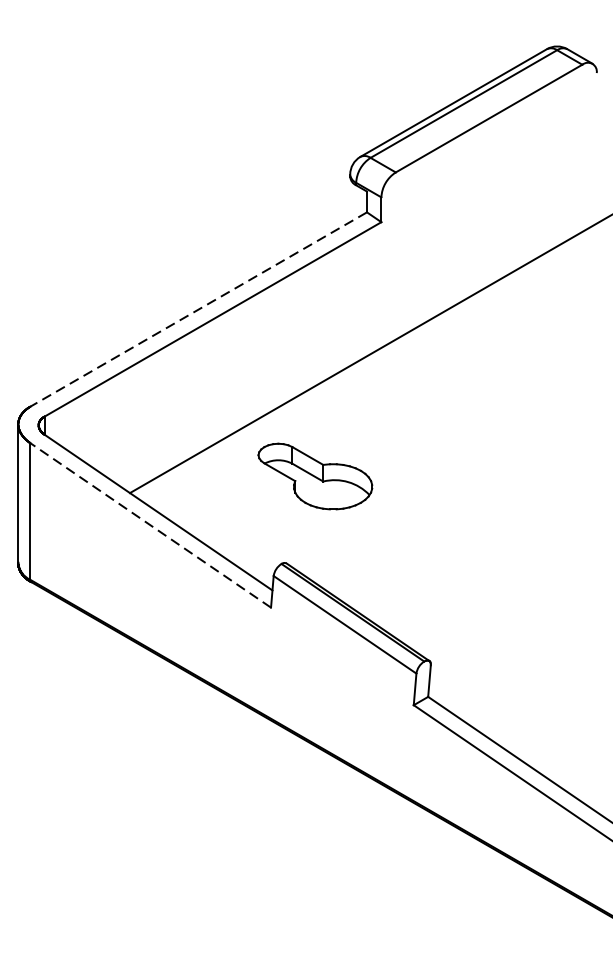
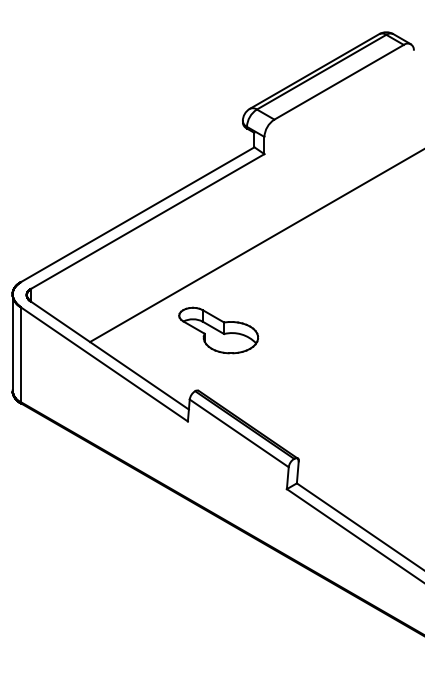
line: (198, 309) -> (137, 214), dashed -> solid
line: (150, 525) -> (104, 364), dashed -> solid

